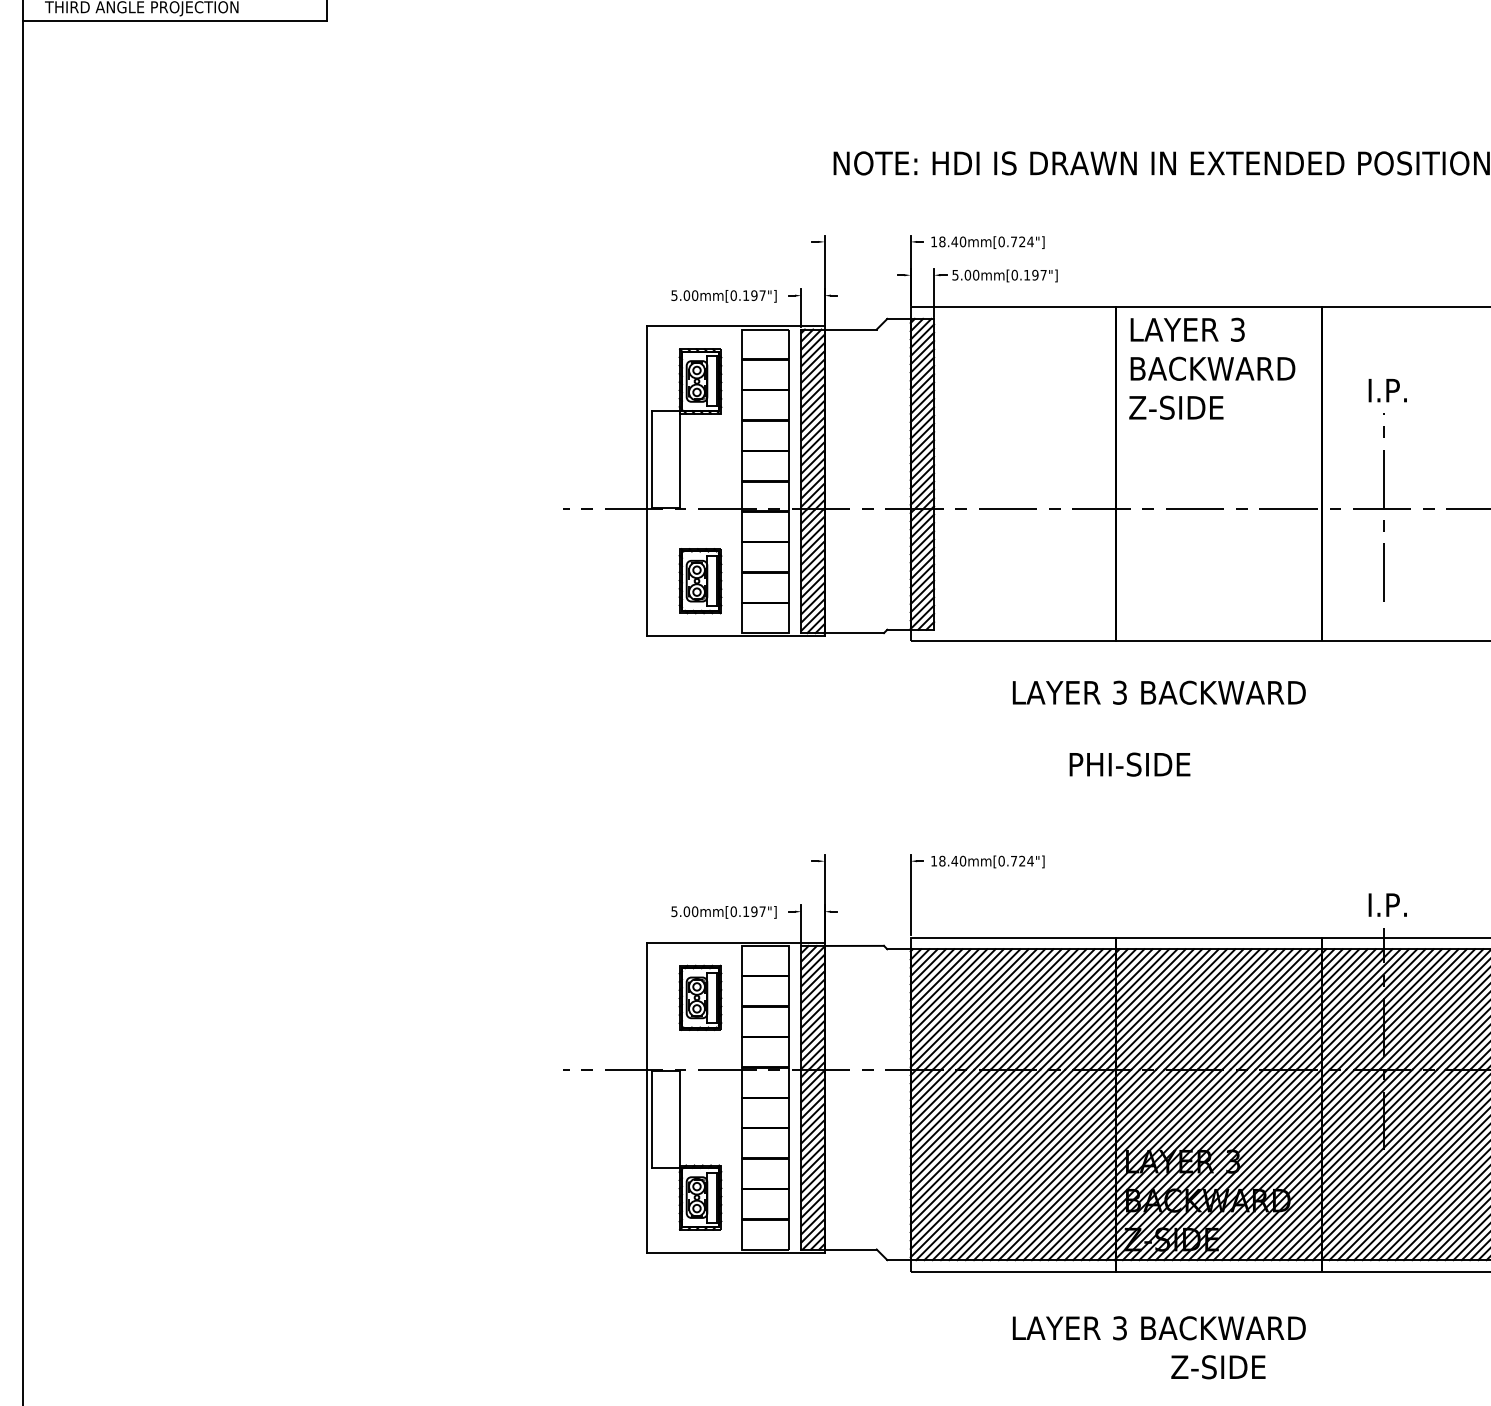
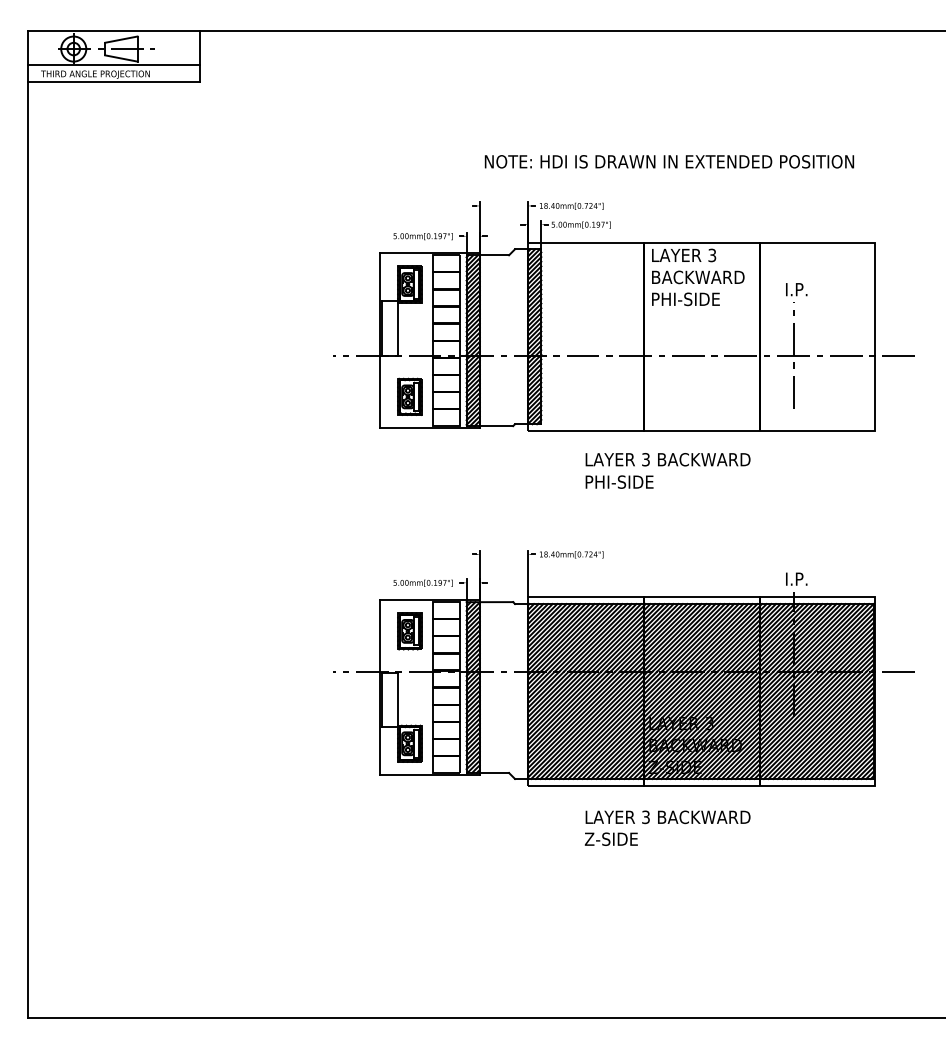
text: (1190, 408) -> (685, 299), Z-SIDE -> PHI-SIDE
text: (1129, 763) -> (619, 481), moved
text: (1216, 1365) -> (610, 838), moved

